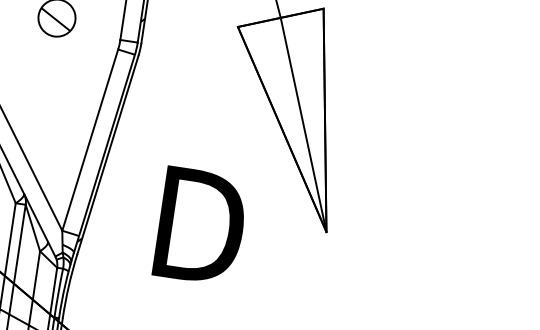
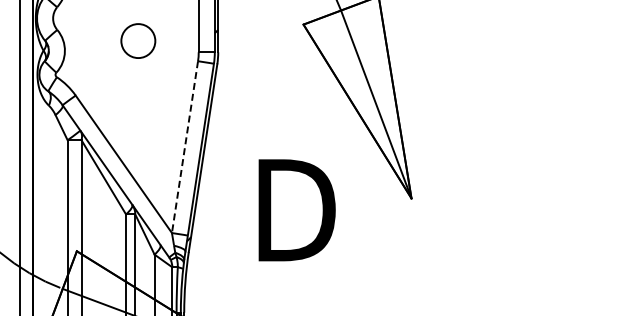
hatch: (55, 19) -> (137, 42), removed
line: (90, 140) -> (185, 147), solid -> dashed

